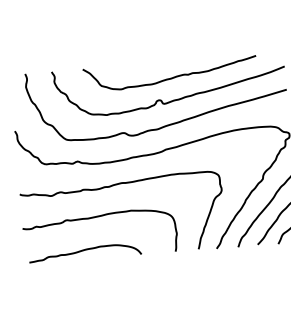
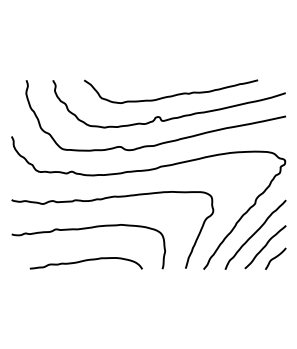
curve: (84, 251) -> (85, 261), moved

